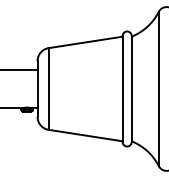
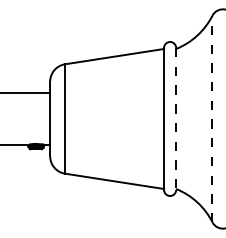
line: (131, 88) -> (175, 118), solid -> dashed
line: (158, 88) -> (212, 118), solid -> dashed

